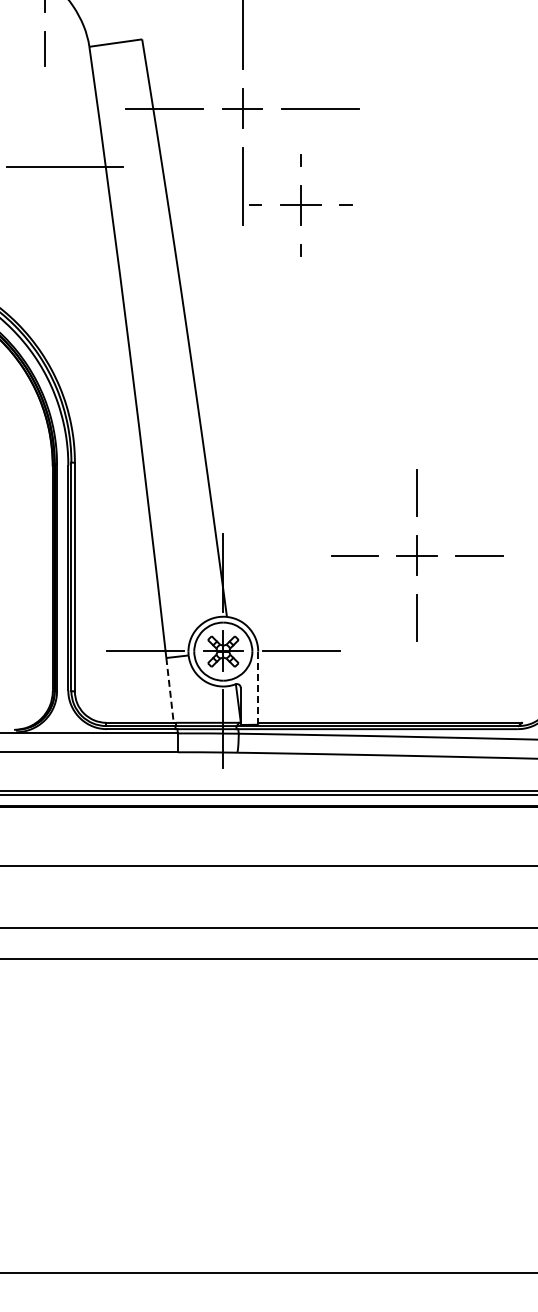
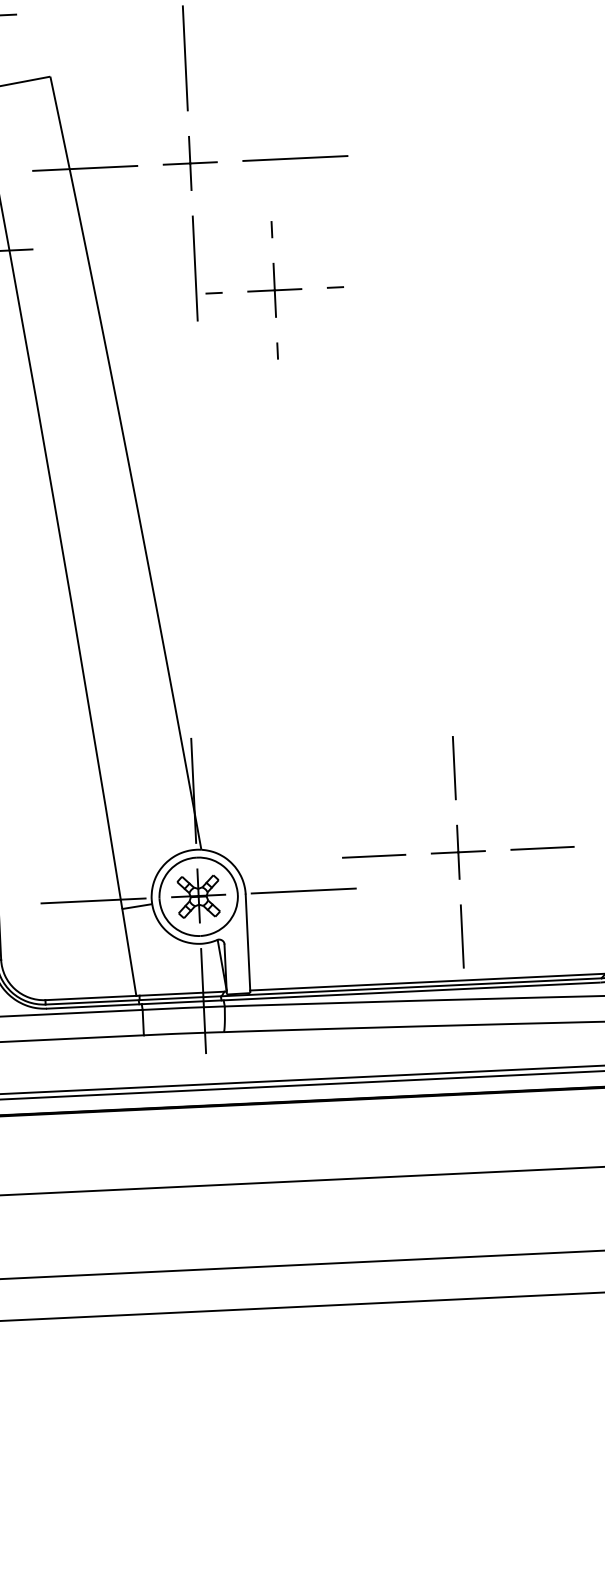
part: (417, 555) -> (458, 851), moved
line: (258, 687) -> (248, 942), dashed -> solid
line: (170, 690) -> (129, 952), dashed -> solid

